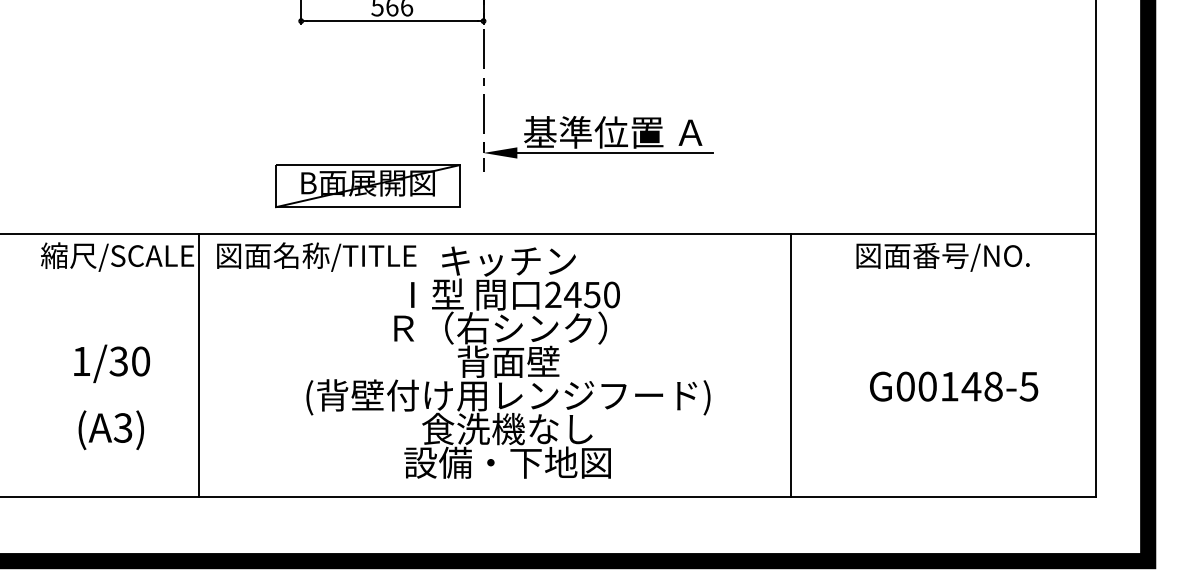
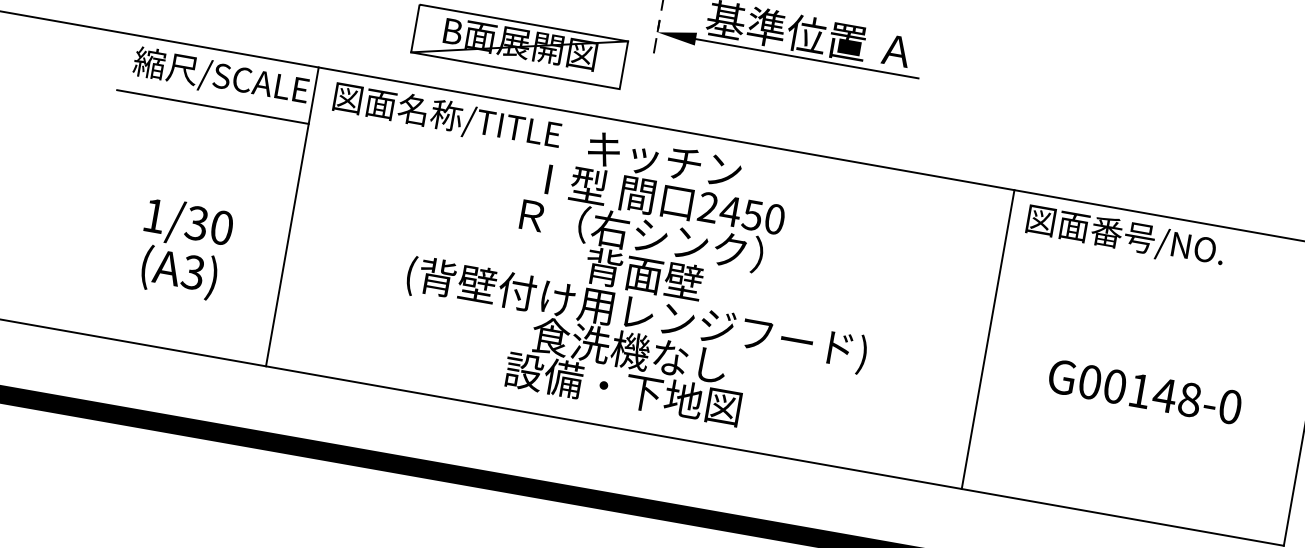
text: (942, 256) -> (1125, 236), moved
line: (114, 283) -> (212, 106), added
text: (111, 363) -> (188, 224), moved
line: (791, 365) -> (988, 339), moved
text: (1028, 386) -> (1229, 406), G00148-5 -> G00148-0

